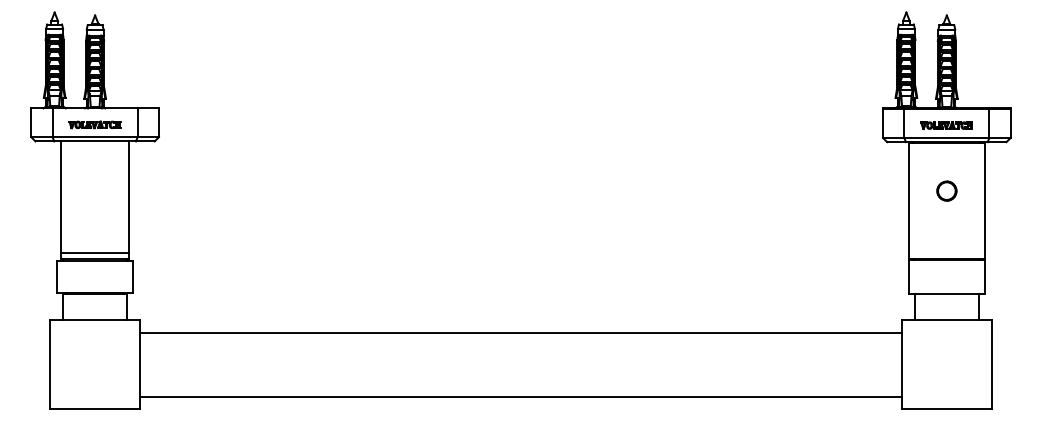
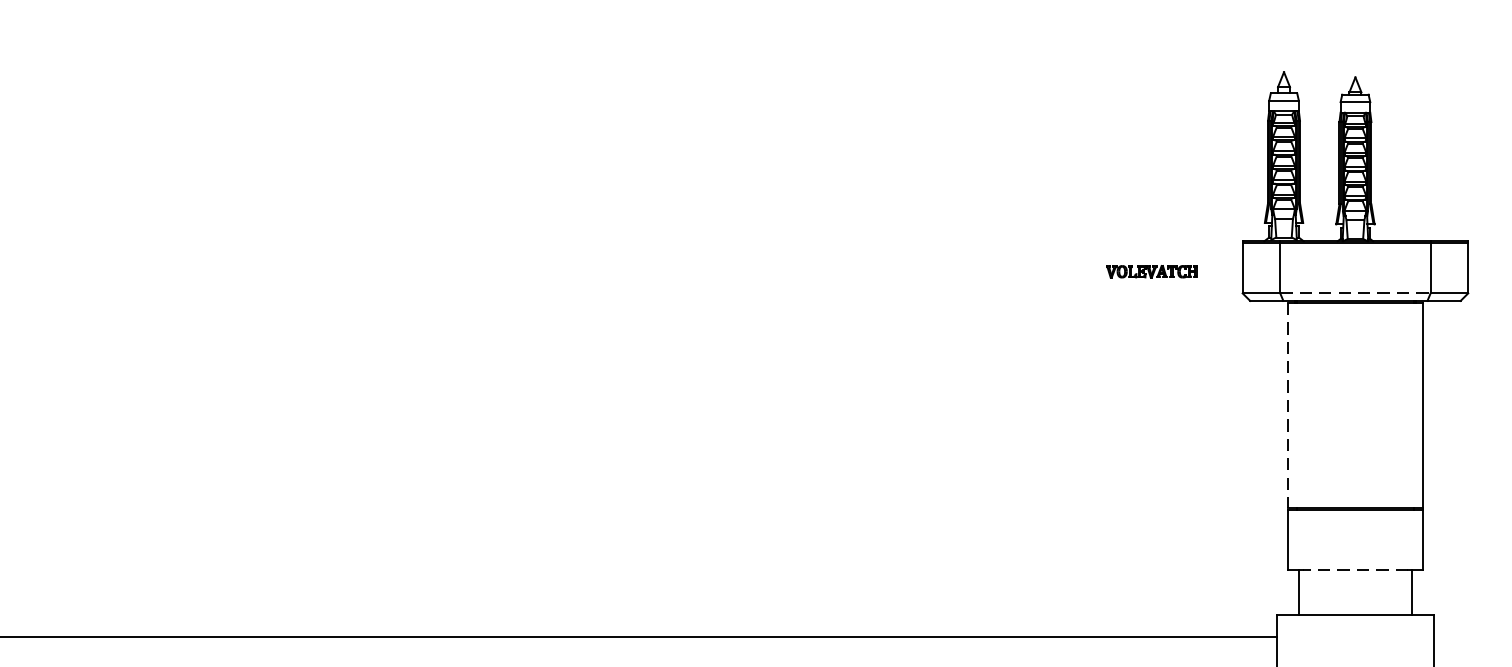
part: (946, 125) -> (1151, 271), moved
line: (946, 137) -> (1354, 292), solid -> dashed
part: (946, 190) -> (1354, 386), removed
line: (908, 201) -> (1287, 405), solid -> dashed
line: (946, 294) -> (1354, 569), solid -> dashed

